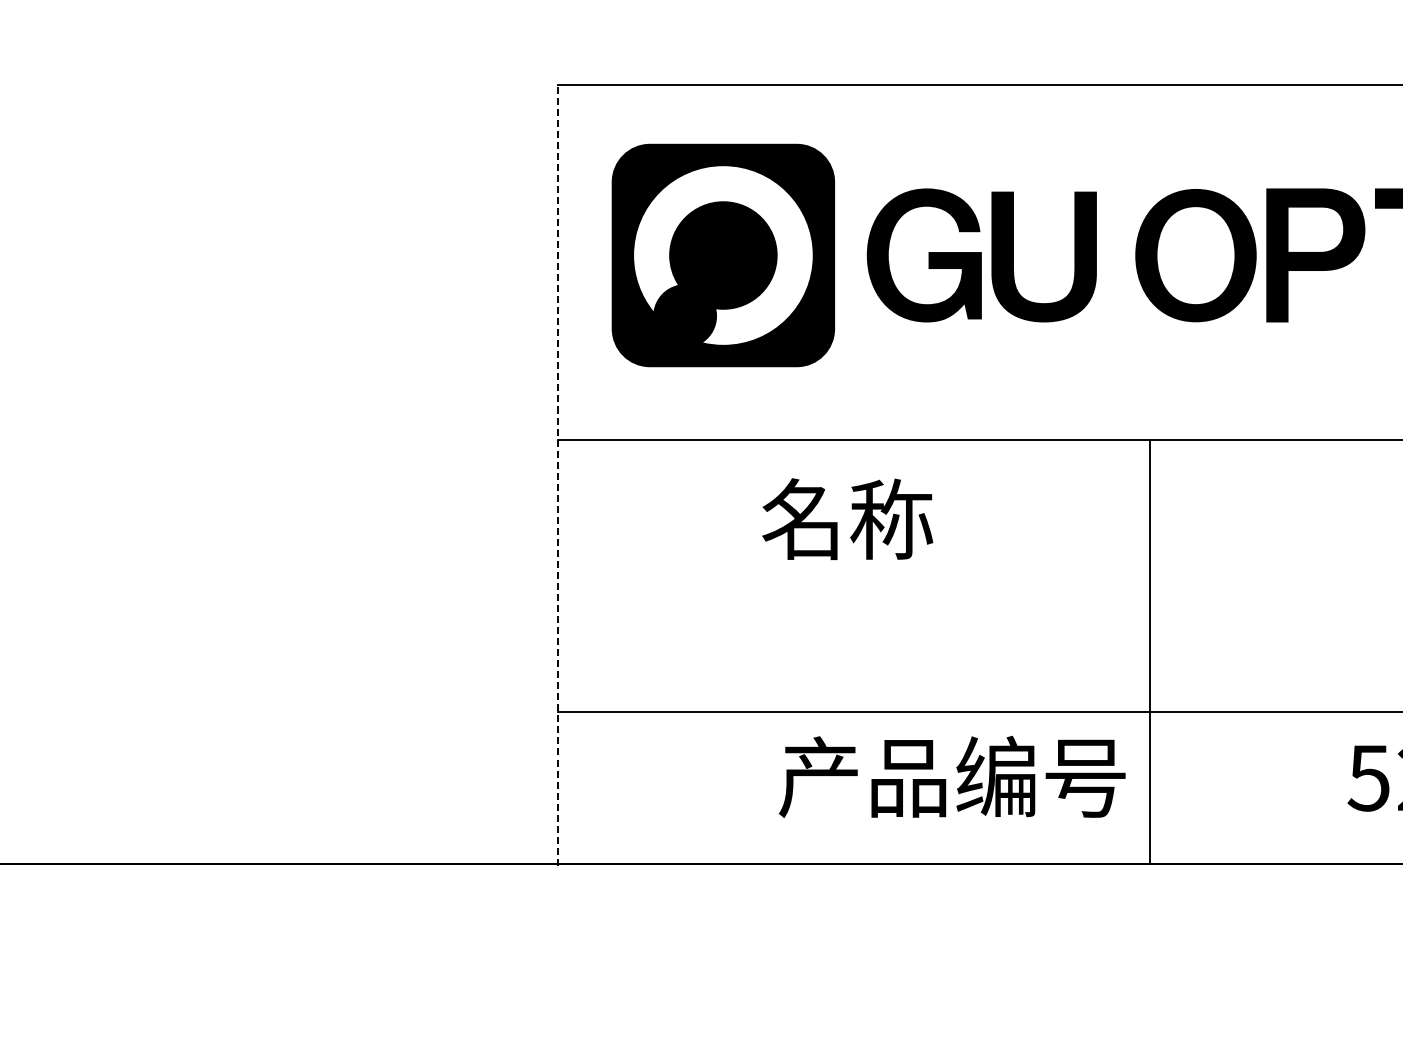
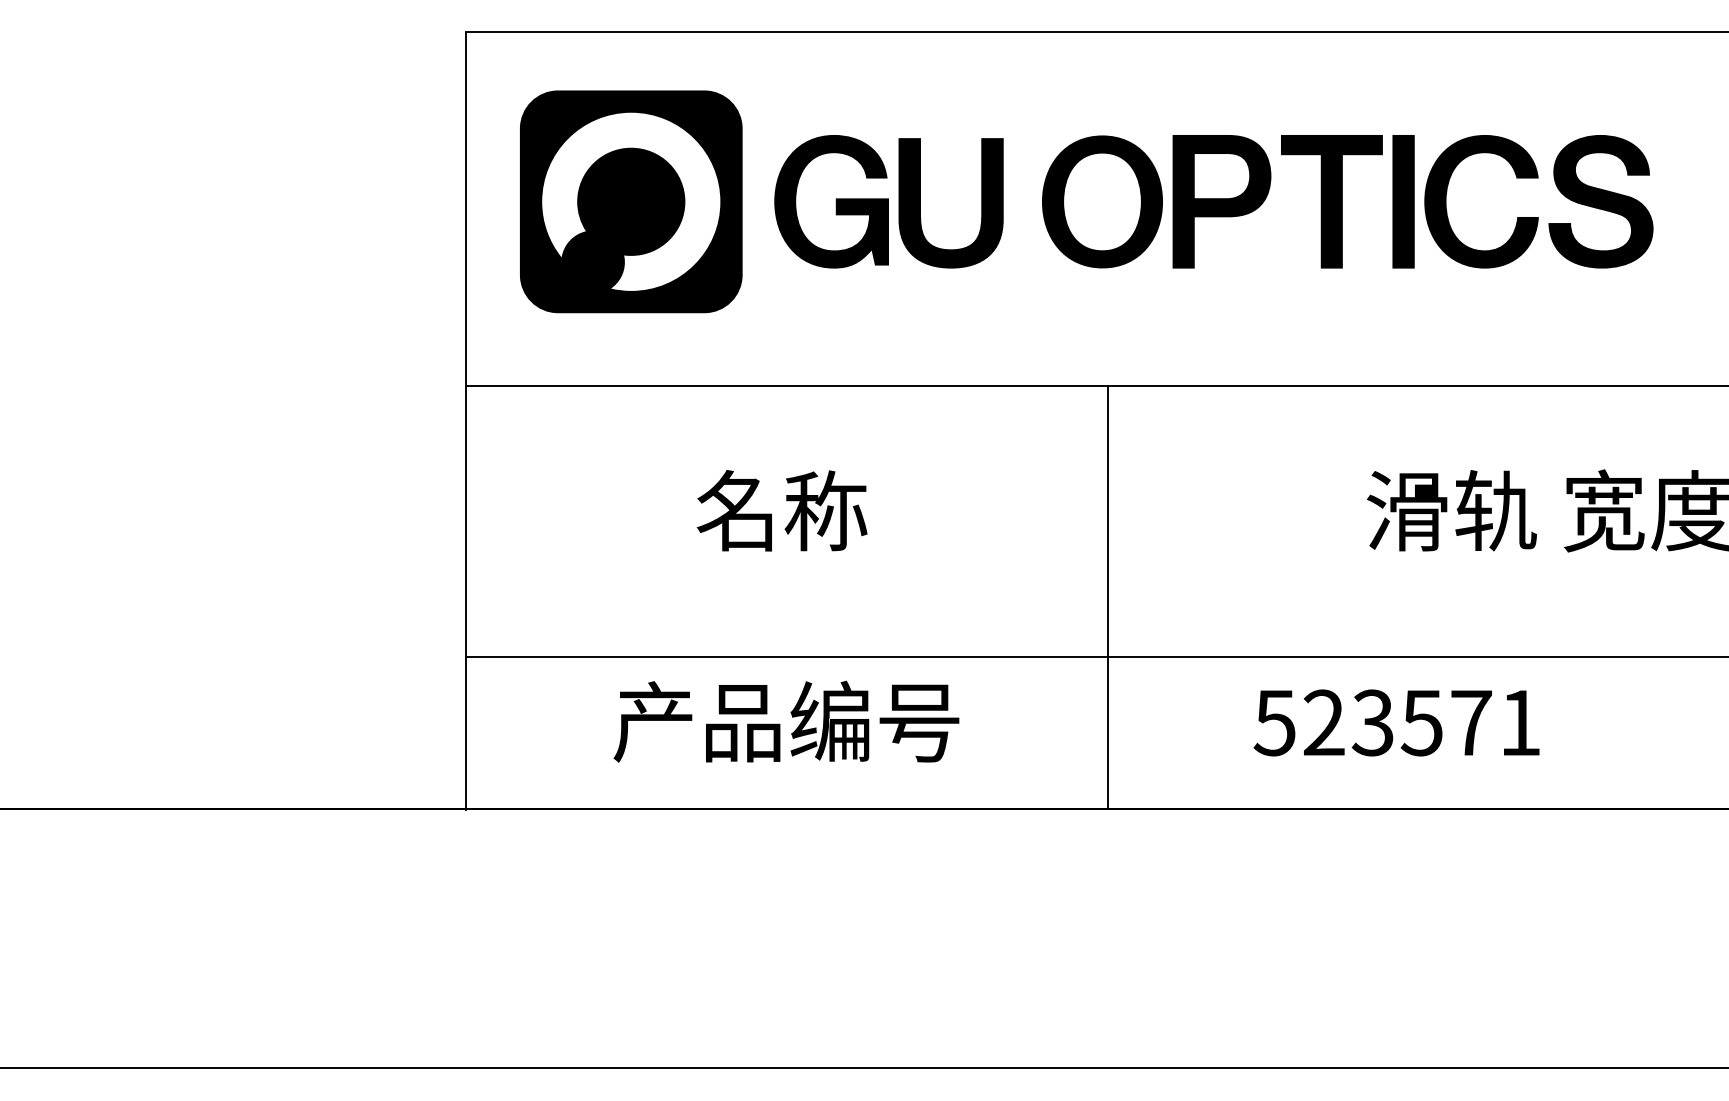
line: (558, 475) -> (466, 421), dashed -> solid
text: (846, 518) -> (781, 510), moved
line: (1149, 651) -> (1107, 596), moved
text: (952, 776) -> (786, 721), moved

